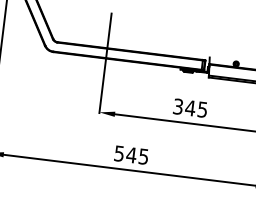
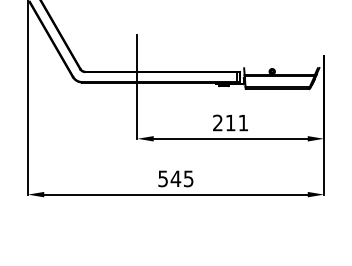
text: (190, 107) -> (230, 122), 345 -> 211

